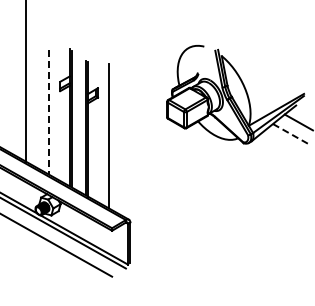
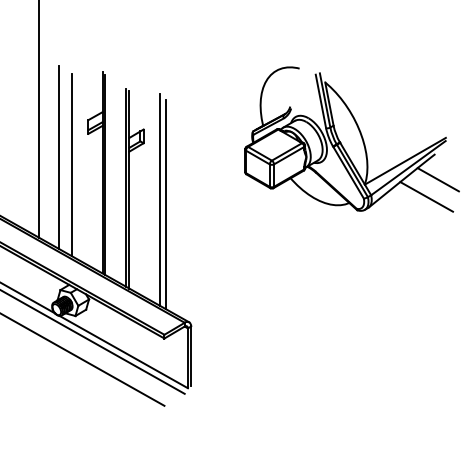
line: (40, 107) -> (59, 157), added
line: (49, 112) -> (72, 165), dashed -> solid
line: (290, 134) -> (425, 197), dashed -> solid
line: (113, 138) -> (166, 203), added

